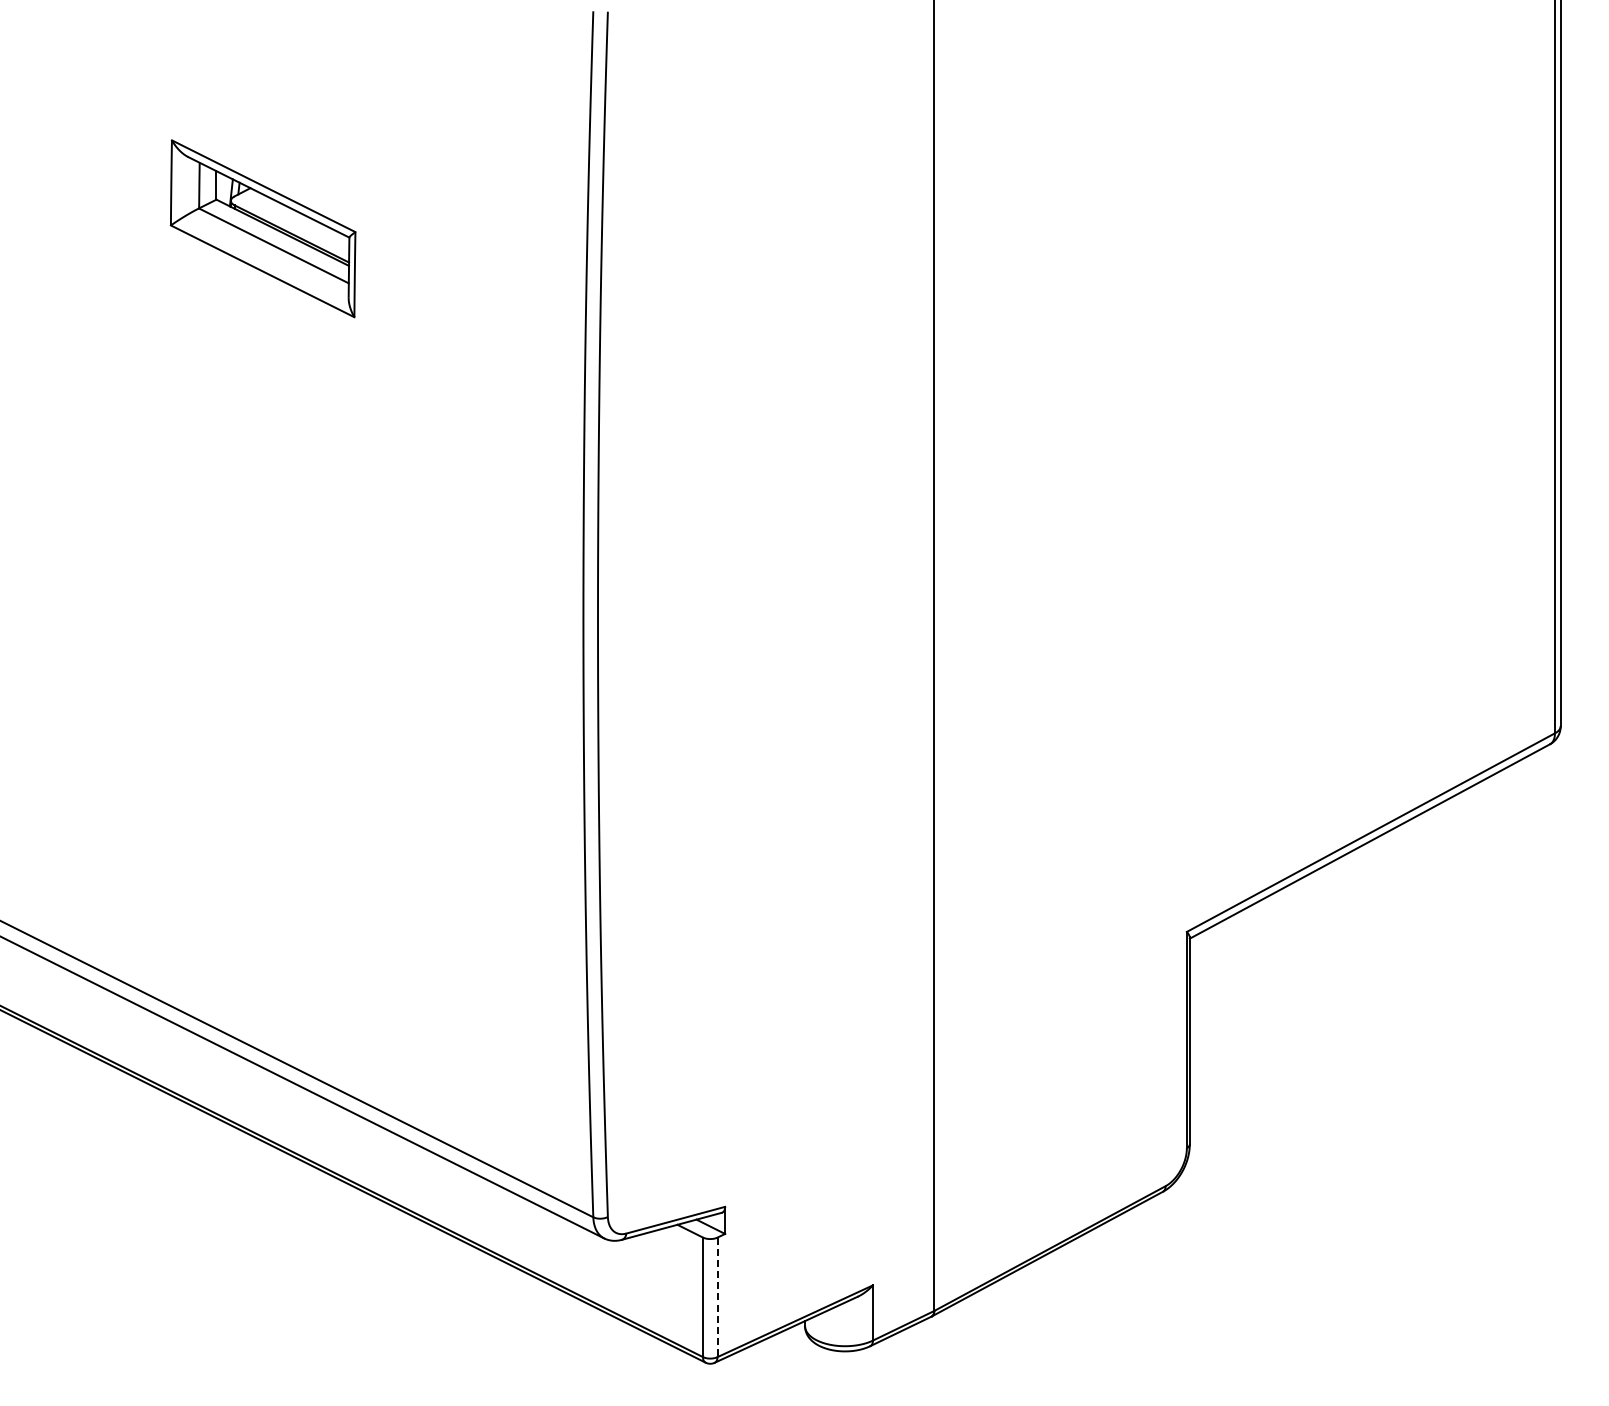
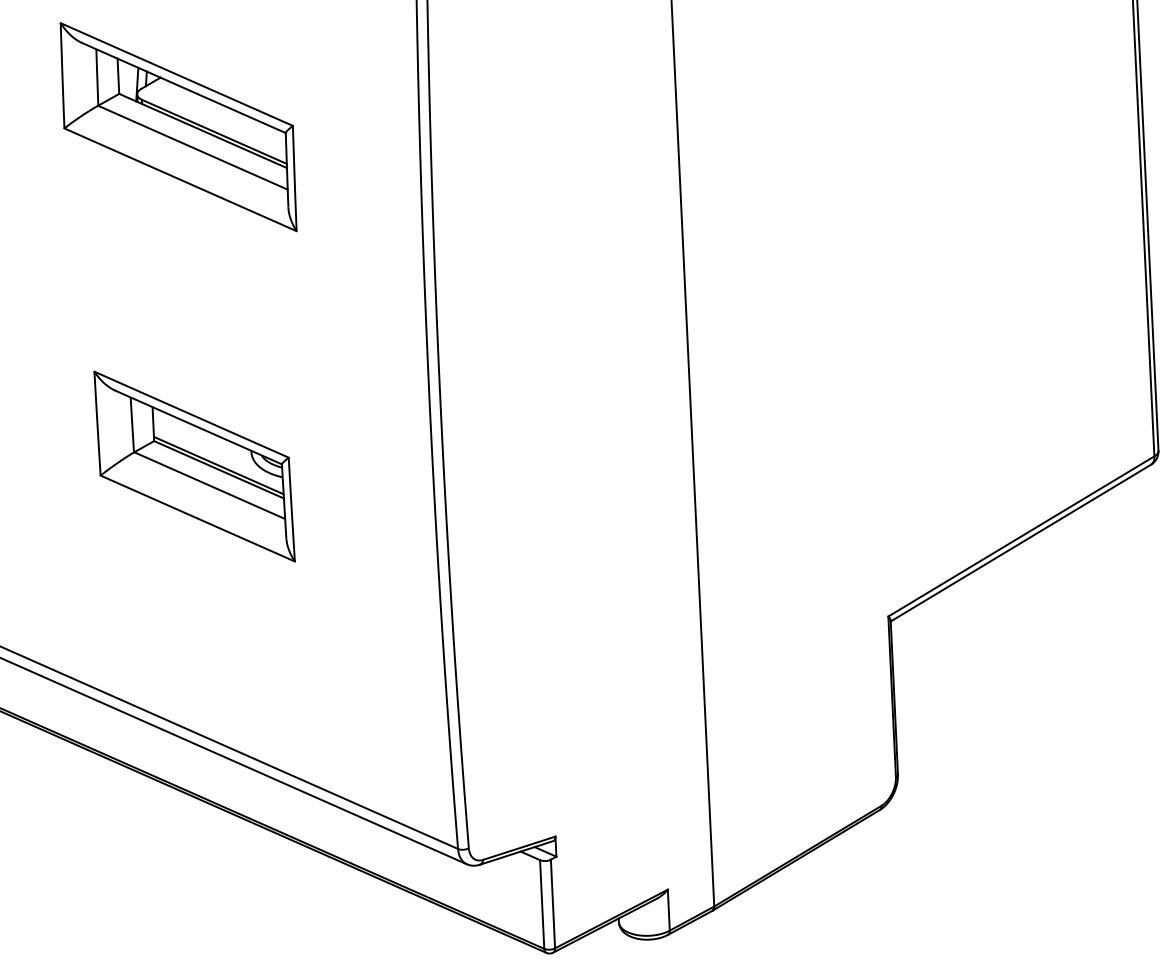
part: (262, 228) -> (178, 127), size x1.67
part: (263, 686) -> (194, 466), added
line: (717, 1297) -> (552, 904), dashed -> solid

